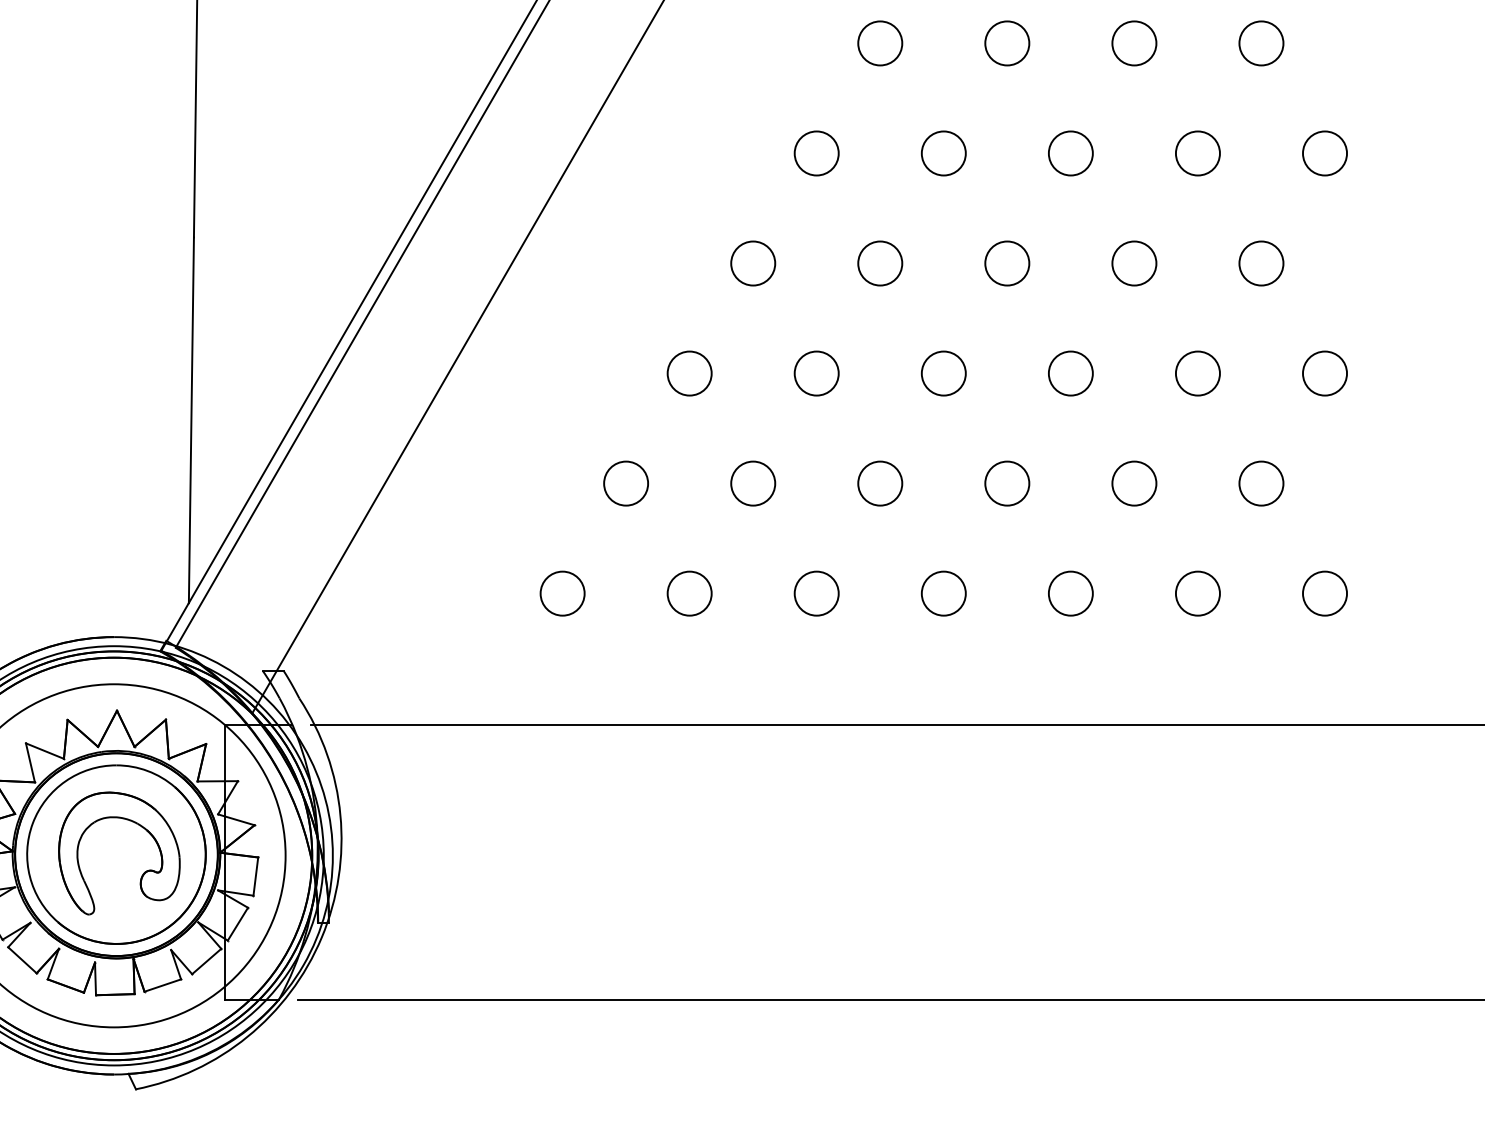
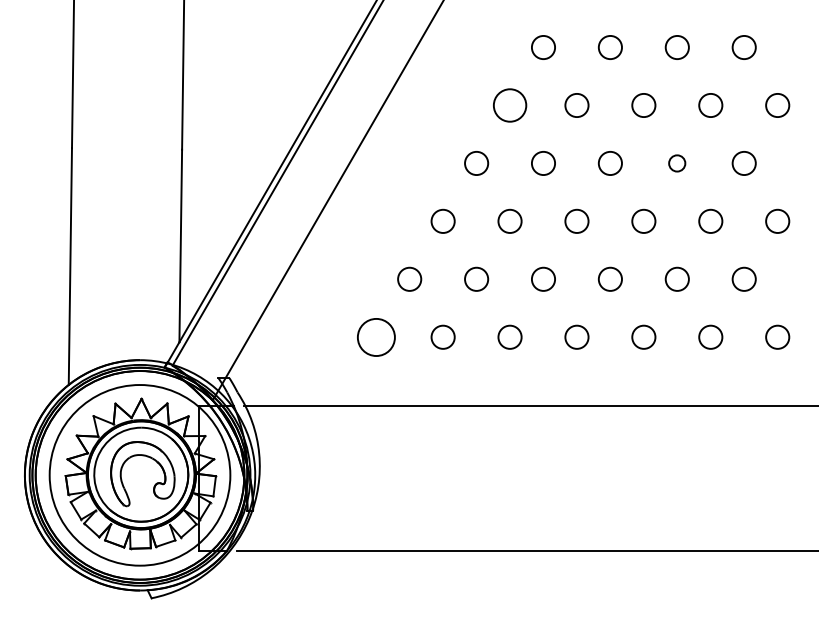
circle: (815, 153) -> (509, 105), size x1.4
circle: (1132, 263) -> (676, 163), size x0.7
circle: (561, 592) -> (375, 336), size x1.6

